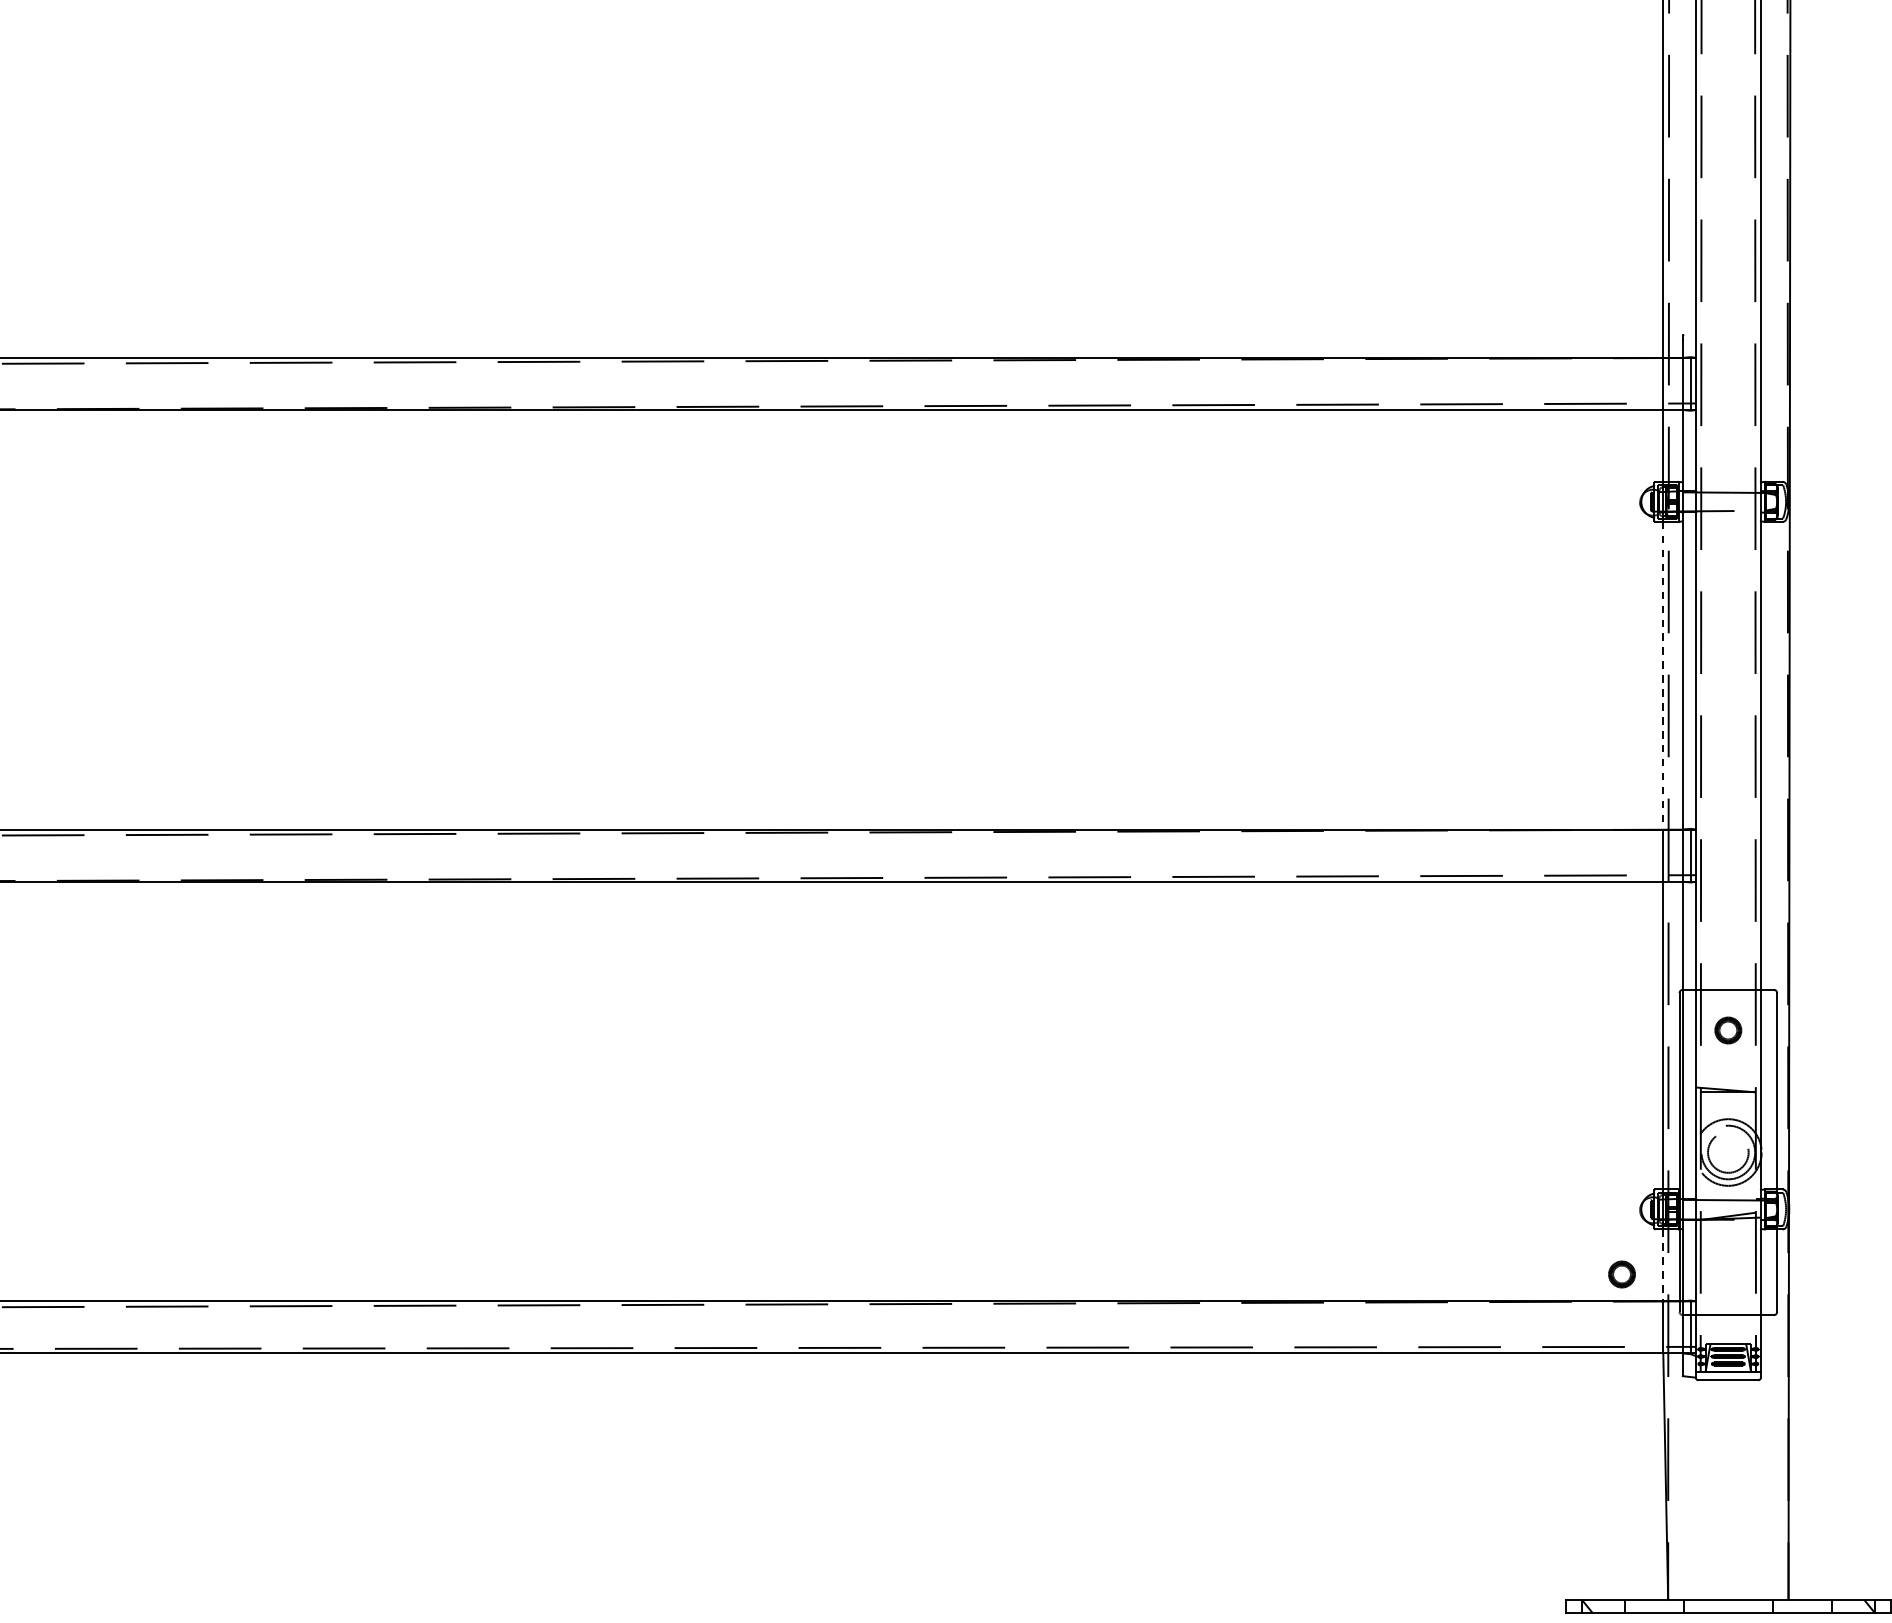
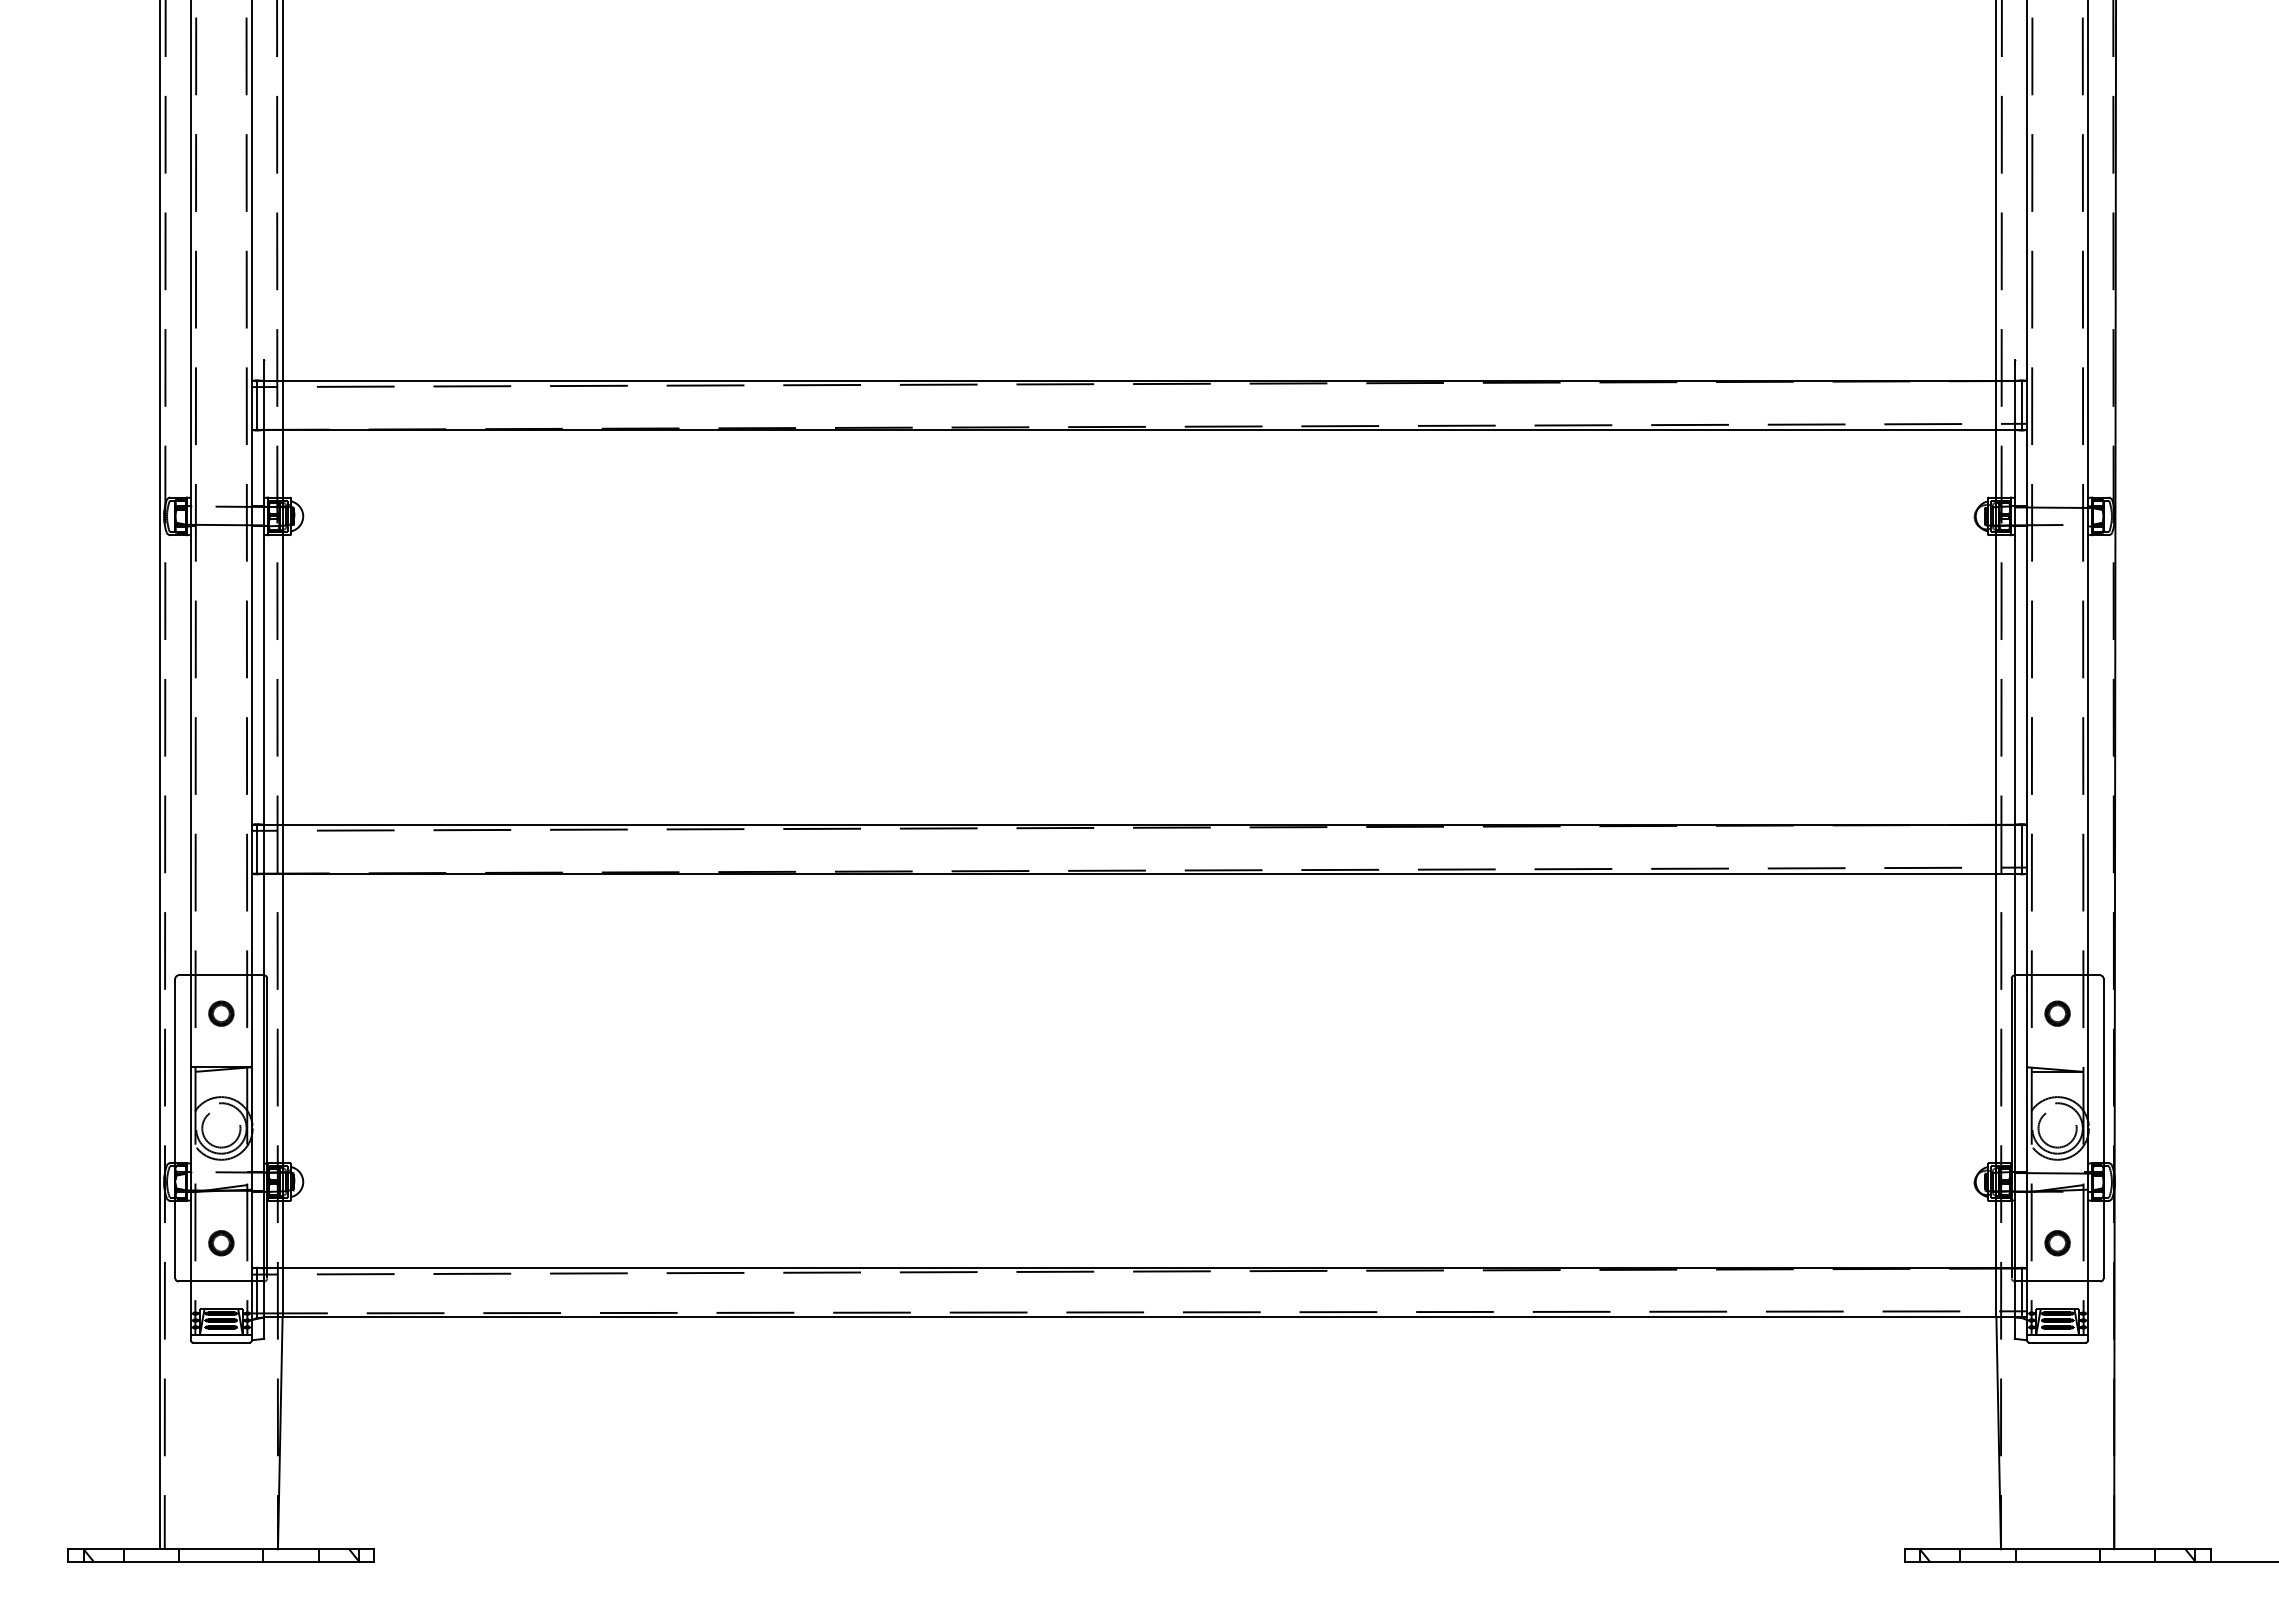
line: (1663, 675) -> (1996, 679), dashed -> solid
line: (1663, 1265) -> (1996, 1234), dashed -> solid
part: (1621, 1274) -> (2057, 1243), moved

